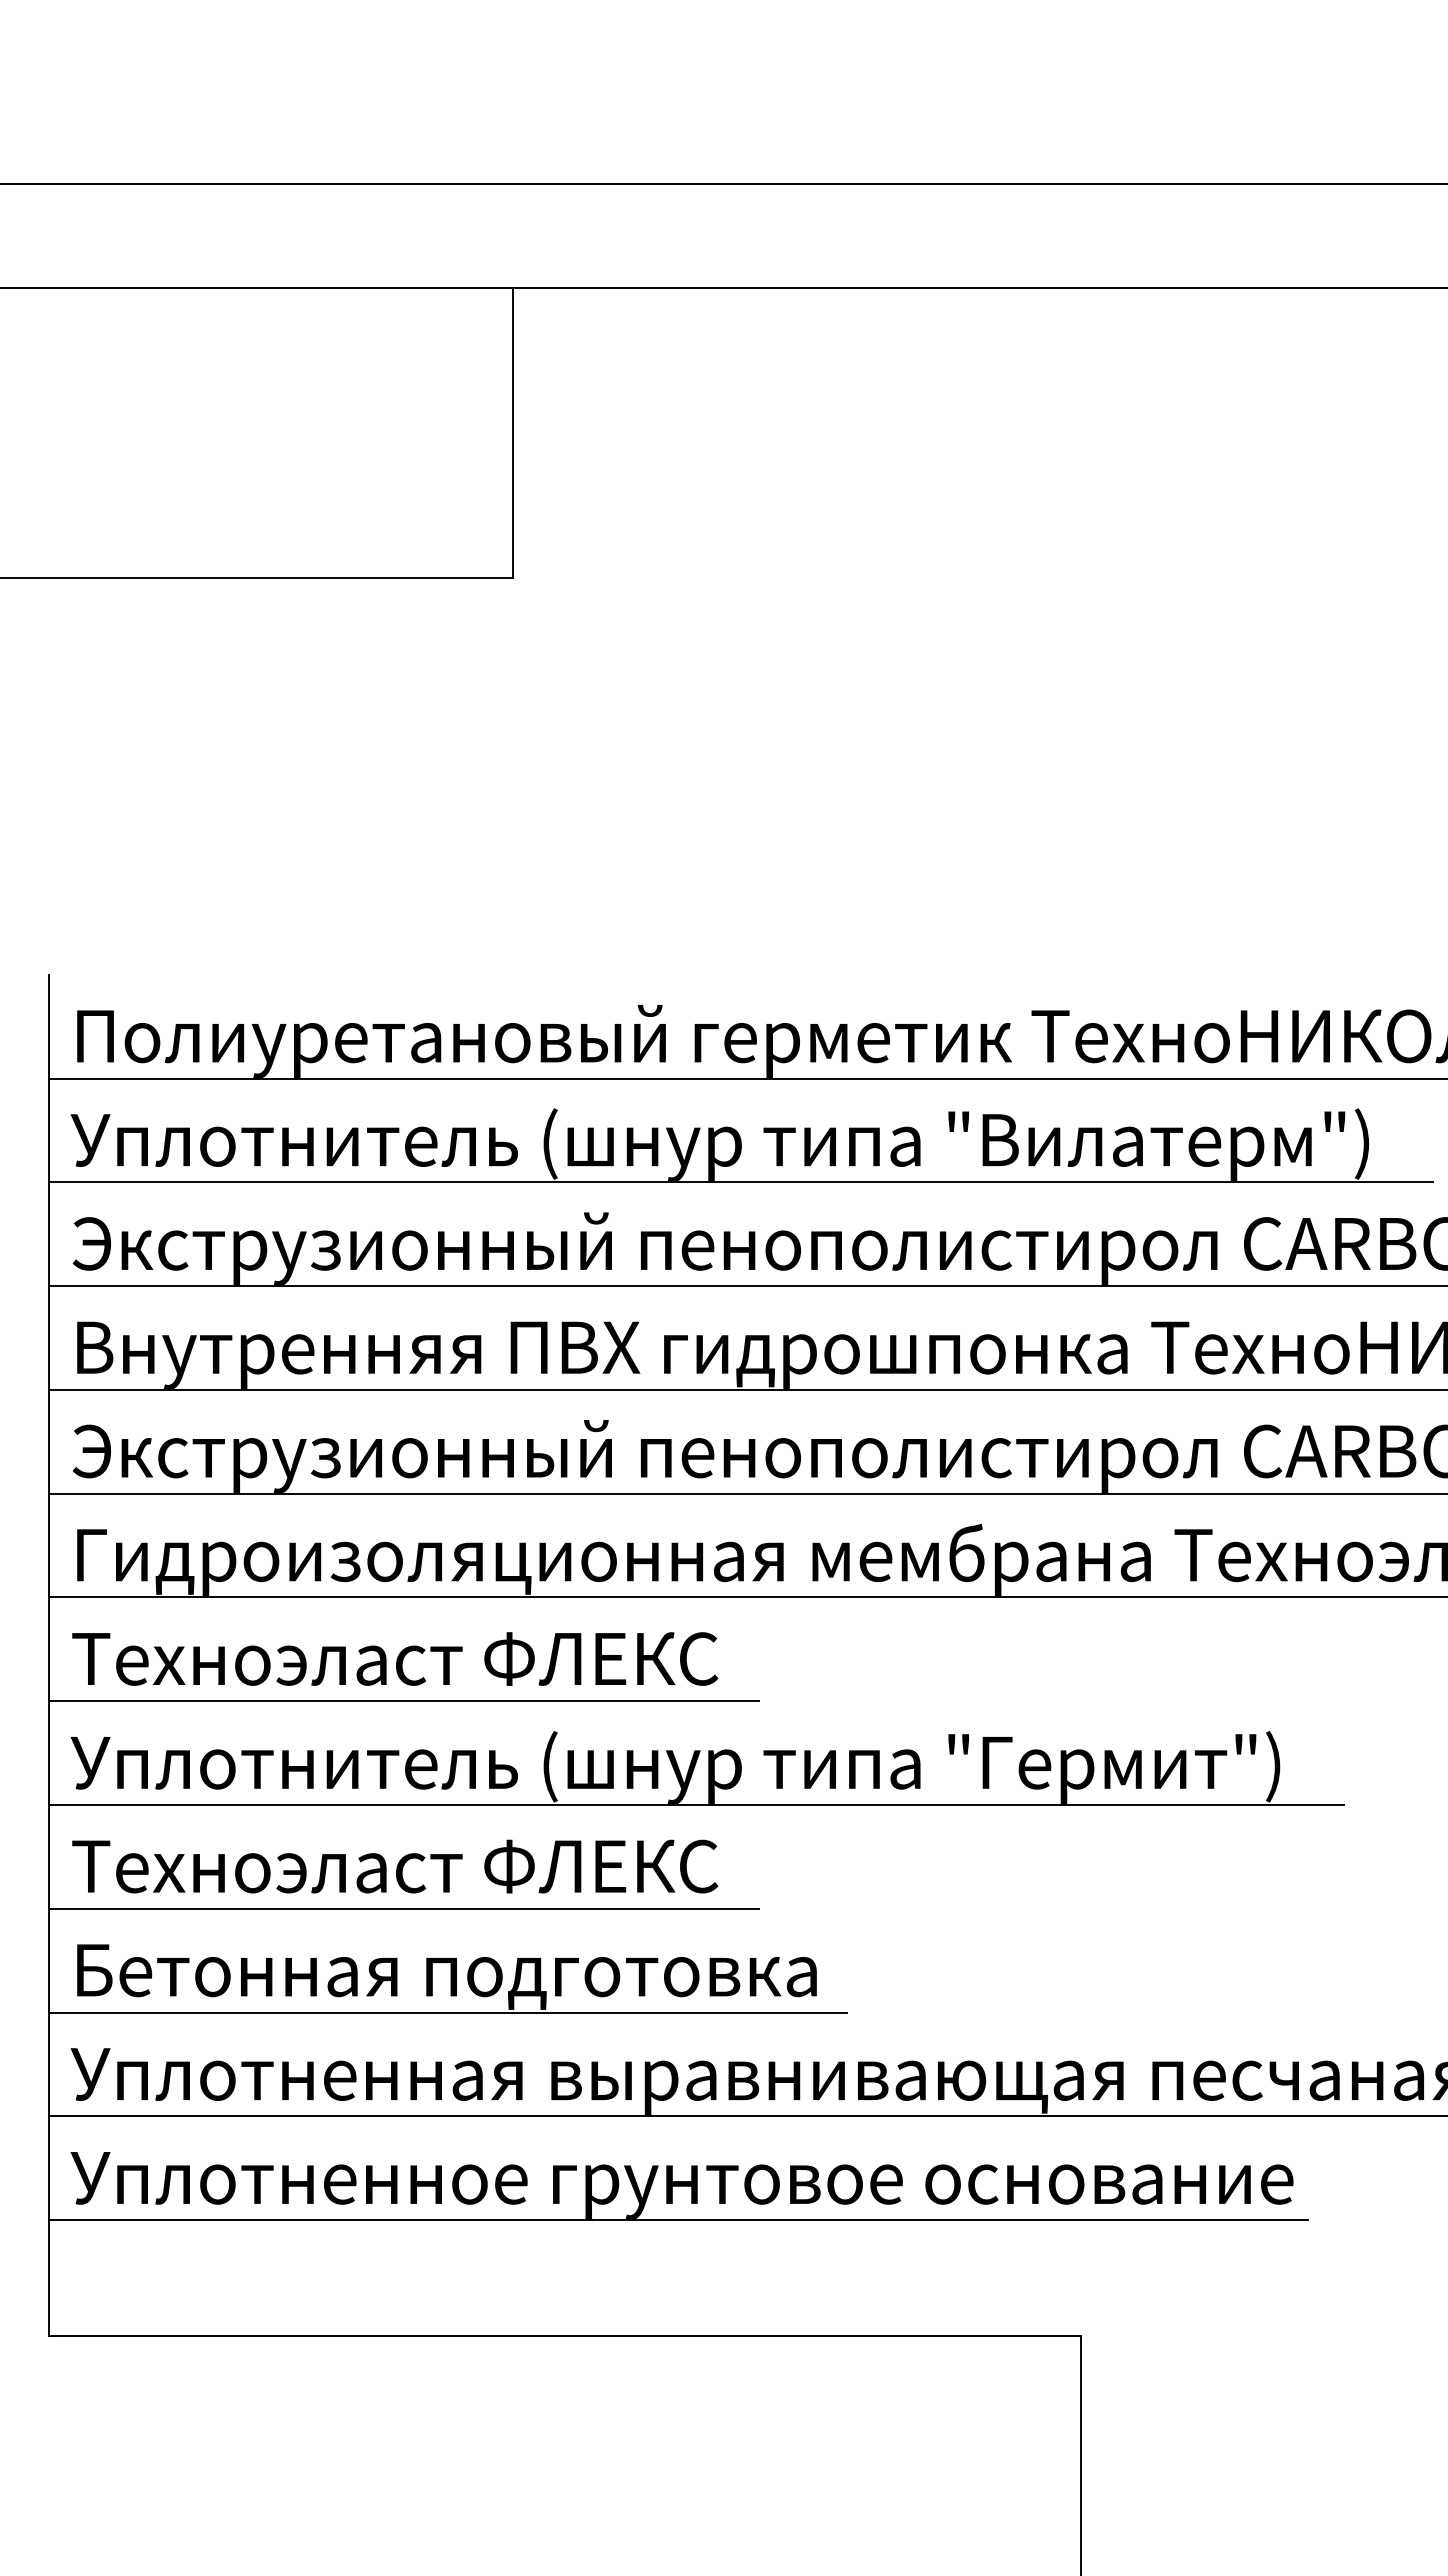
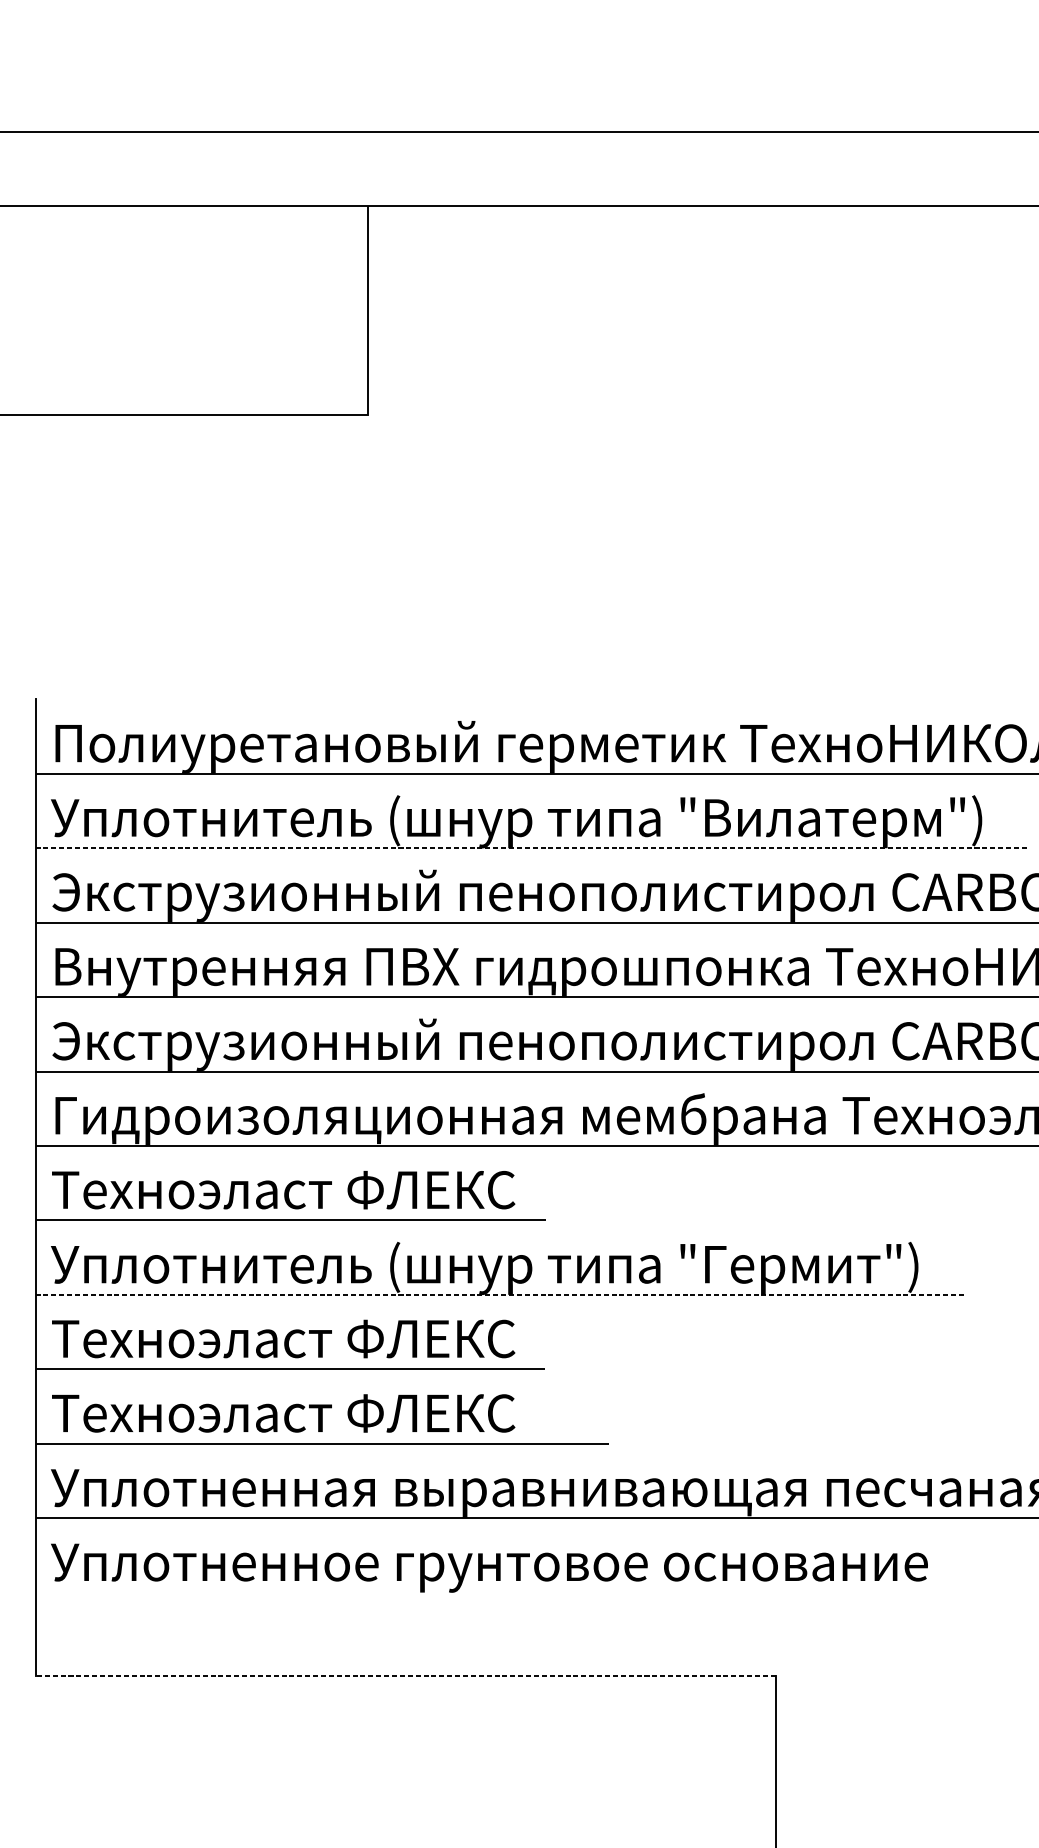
line: (742, 1182) -> (532, 848), solid -> dashed
line: (697, 1805) -> (500, 1295), solid -> dashed
text: (444, 1976) -> (319, 1417), Бетонная подготовка -> Техноэласт ФЛЕКС
line: (678, 2220) -> (486, 1592), removed
line: (565, 2335) -> (405, 1675), solid -> dashed

